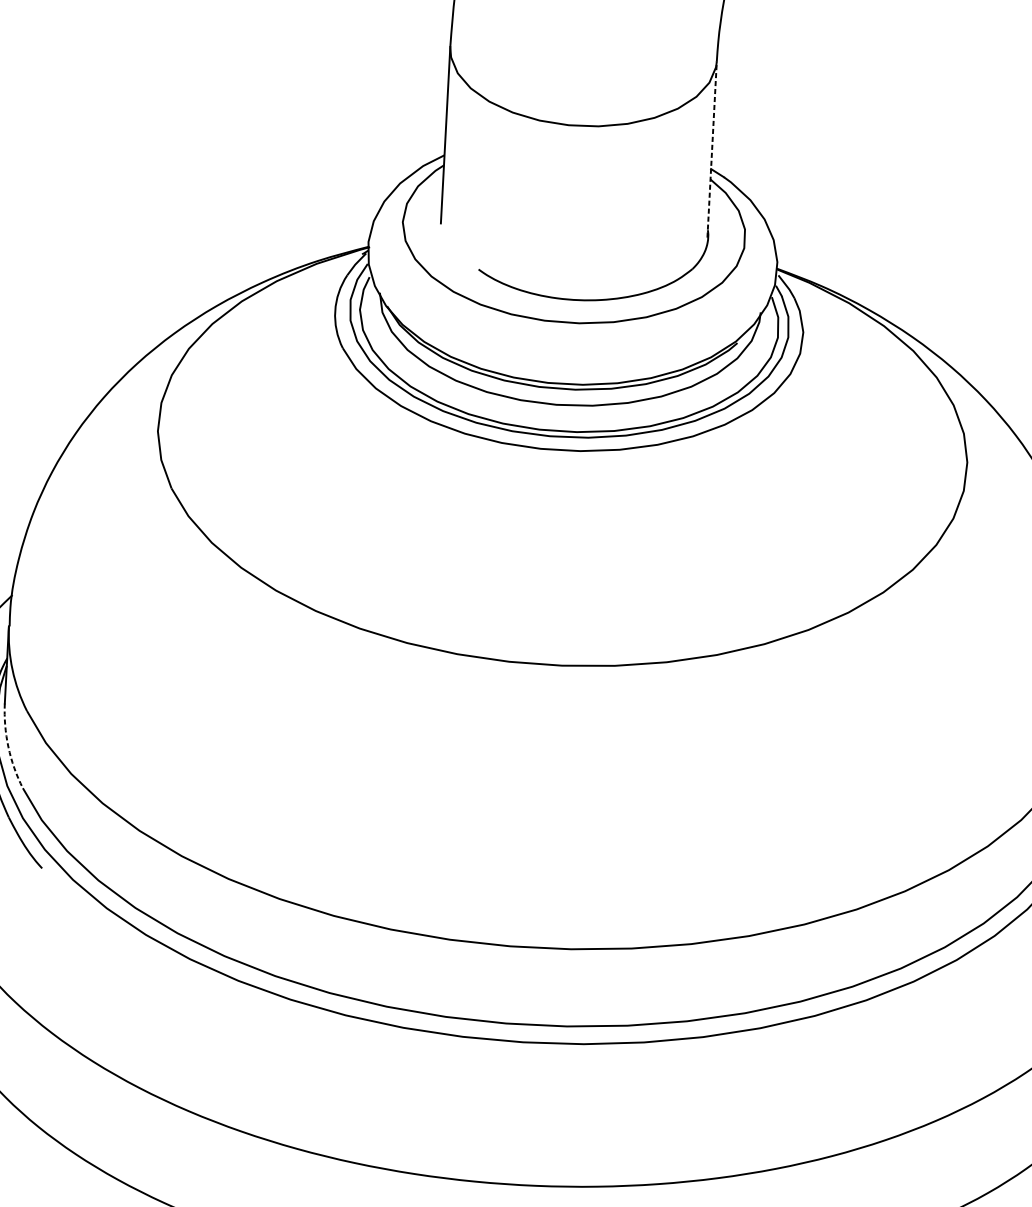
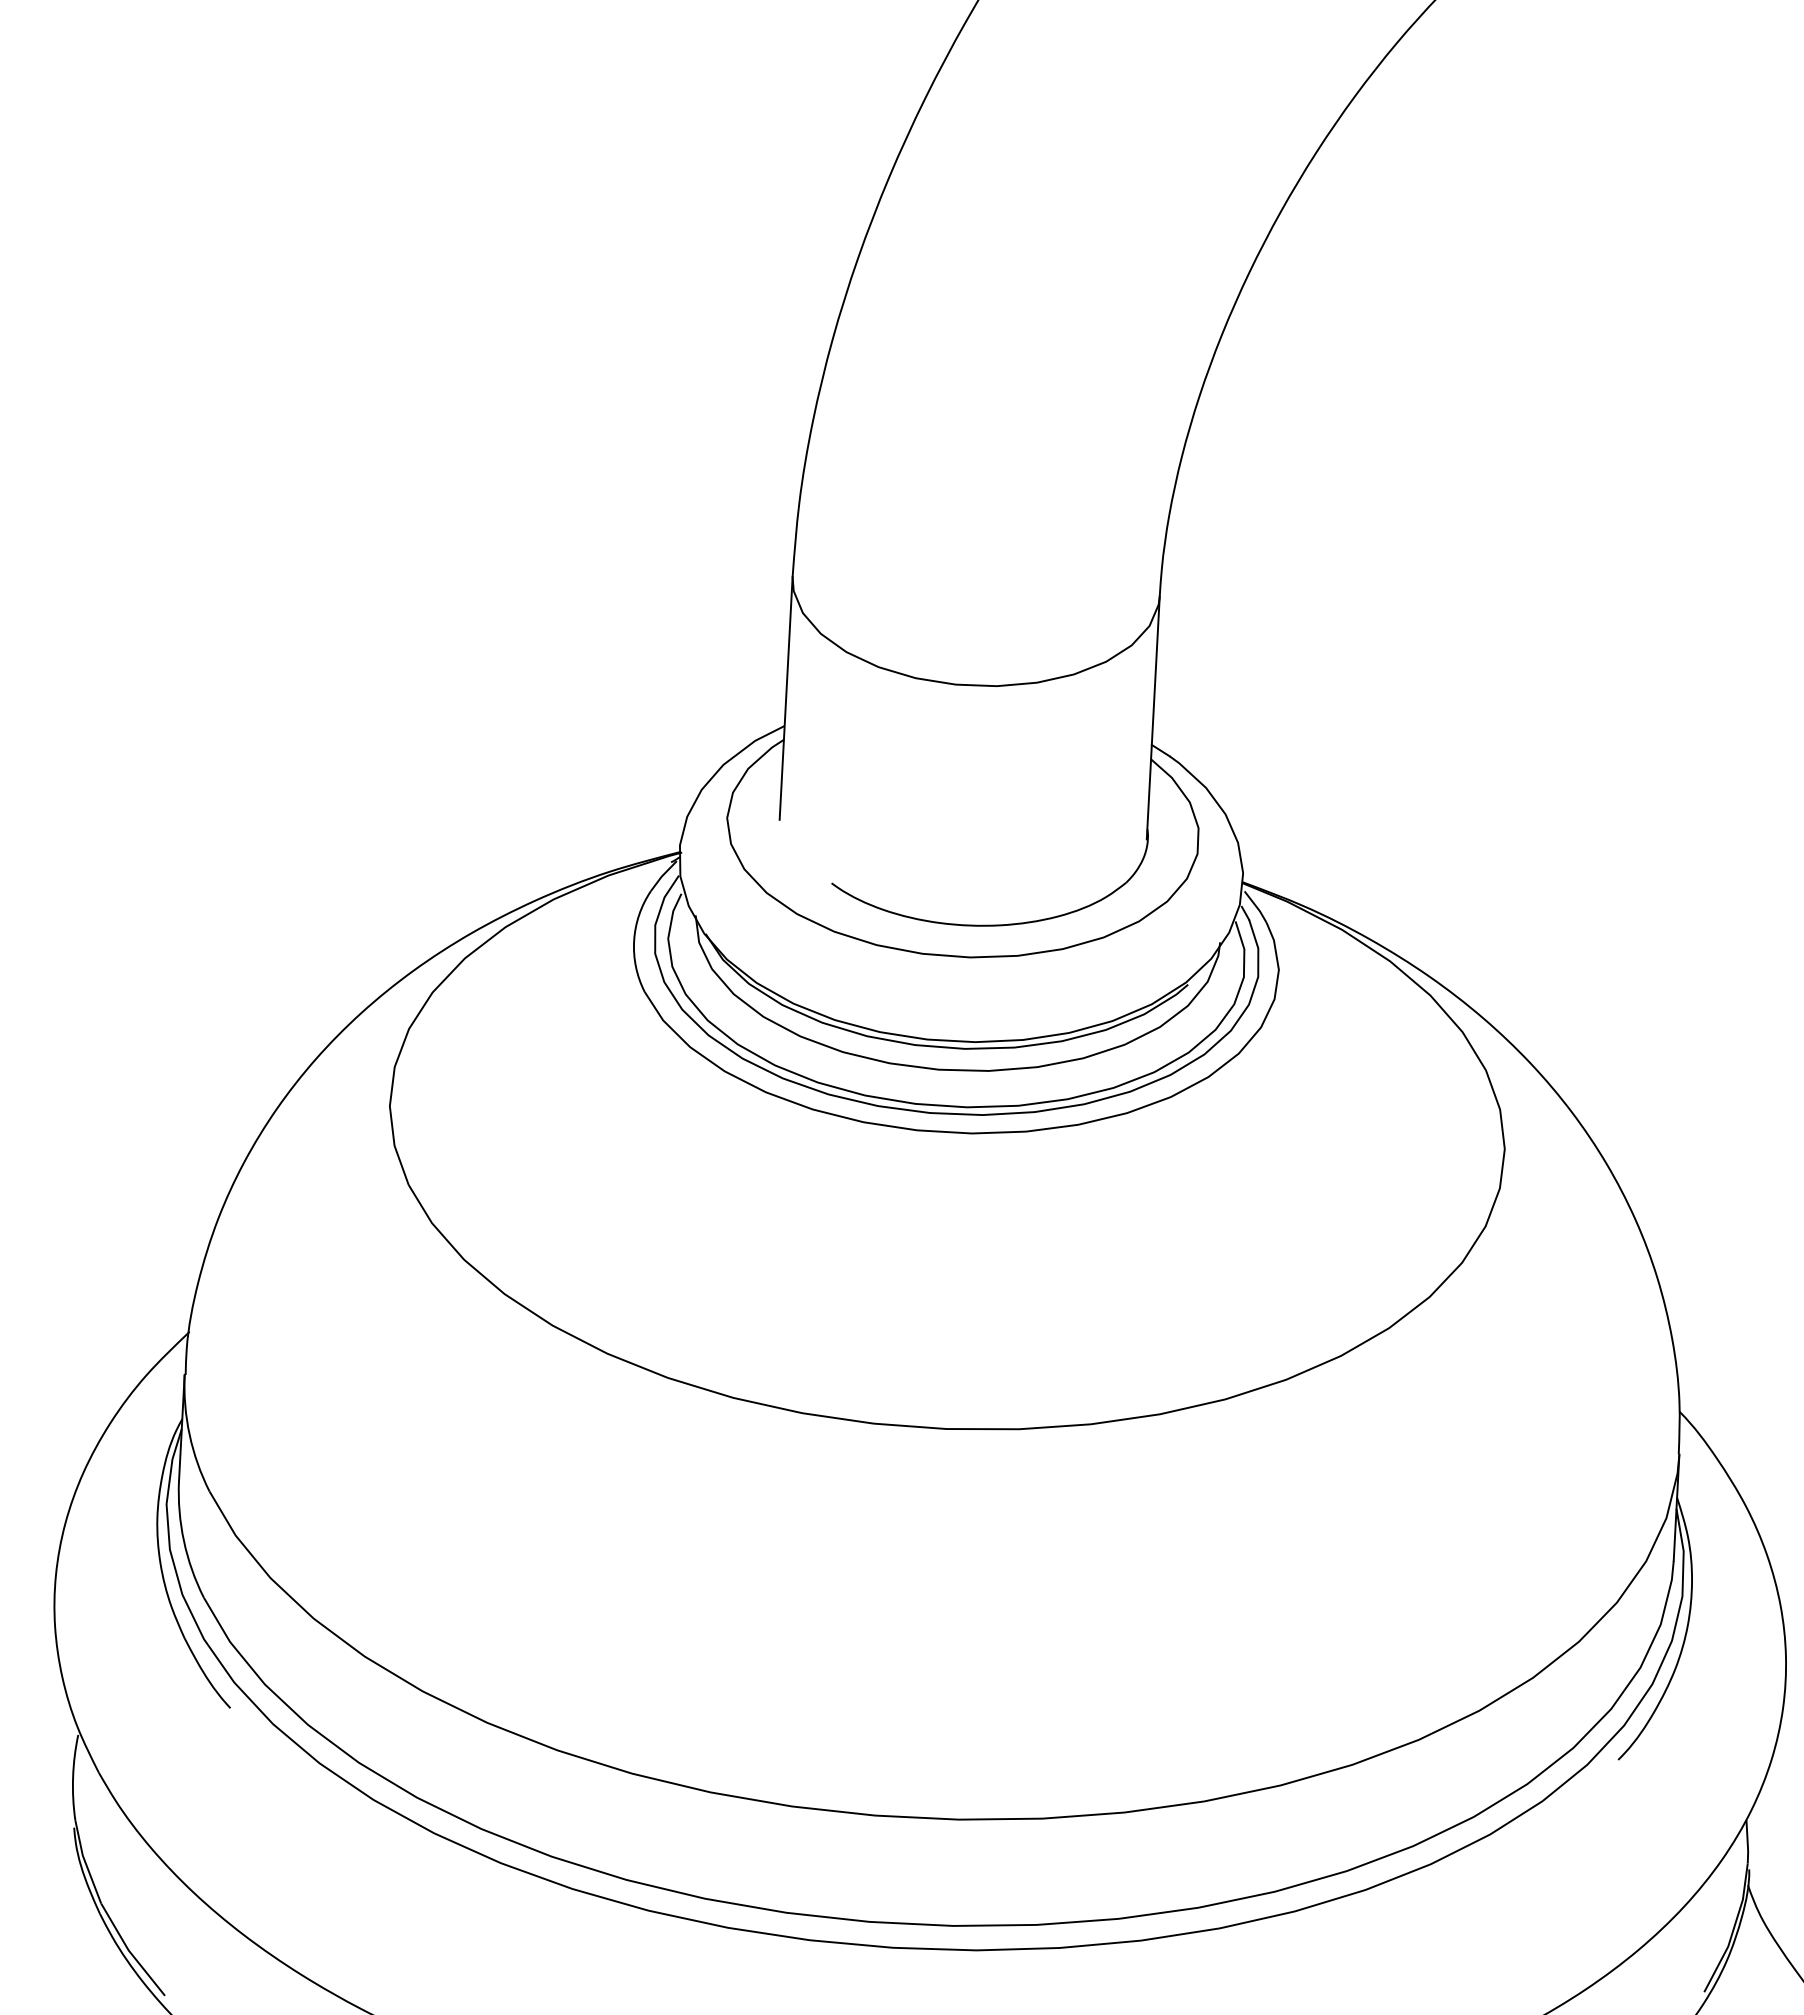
line: (712, 149) -> (1153, 717), dashed -> solid
arc: (8, 747) -> (183, 1541), dashed -> solid

